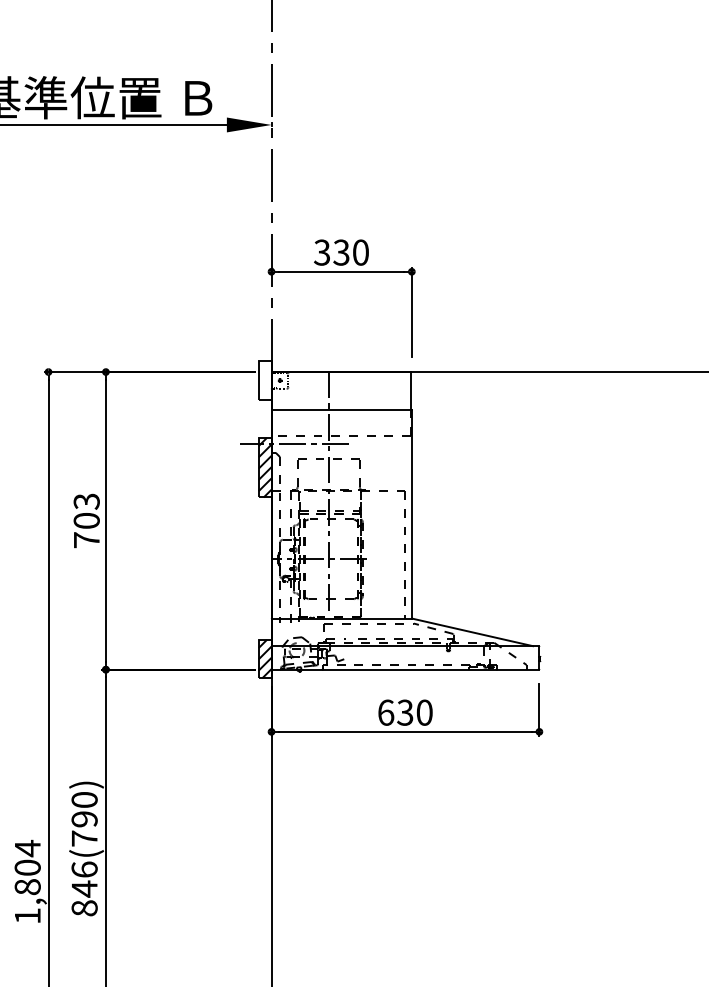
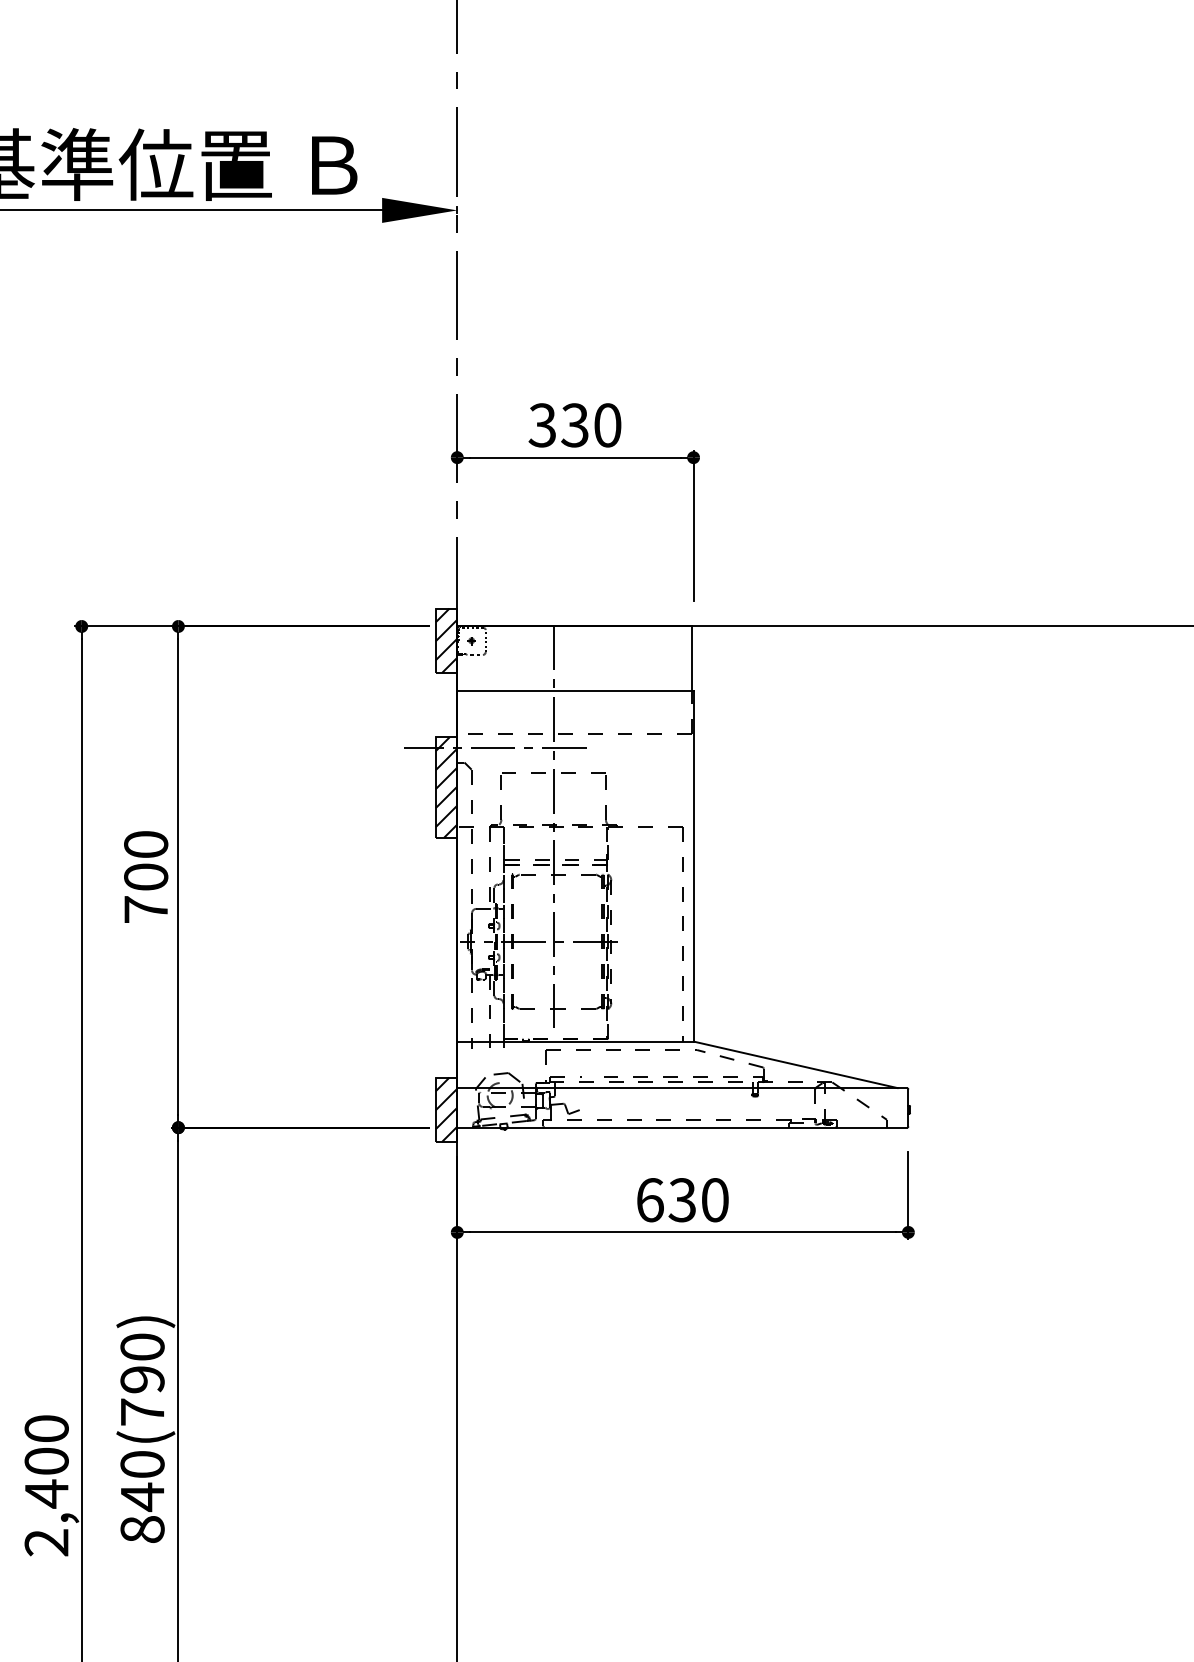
hatch: (264, 380) -> (445, 640), added
text: (86, 501) -> (145, 844), 703 -> 700
text: (84, 869) -> (142, 1464), 846(790) -> 840(790)
text: (27, 881) -> (46, 1484), 1,804 -> 2,400

